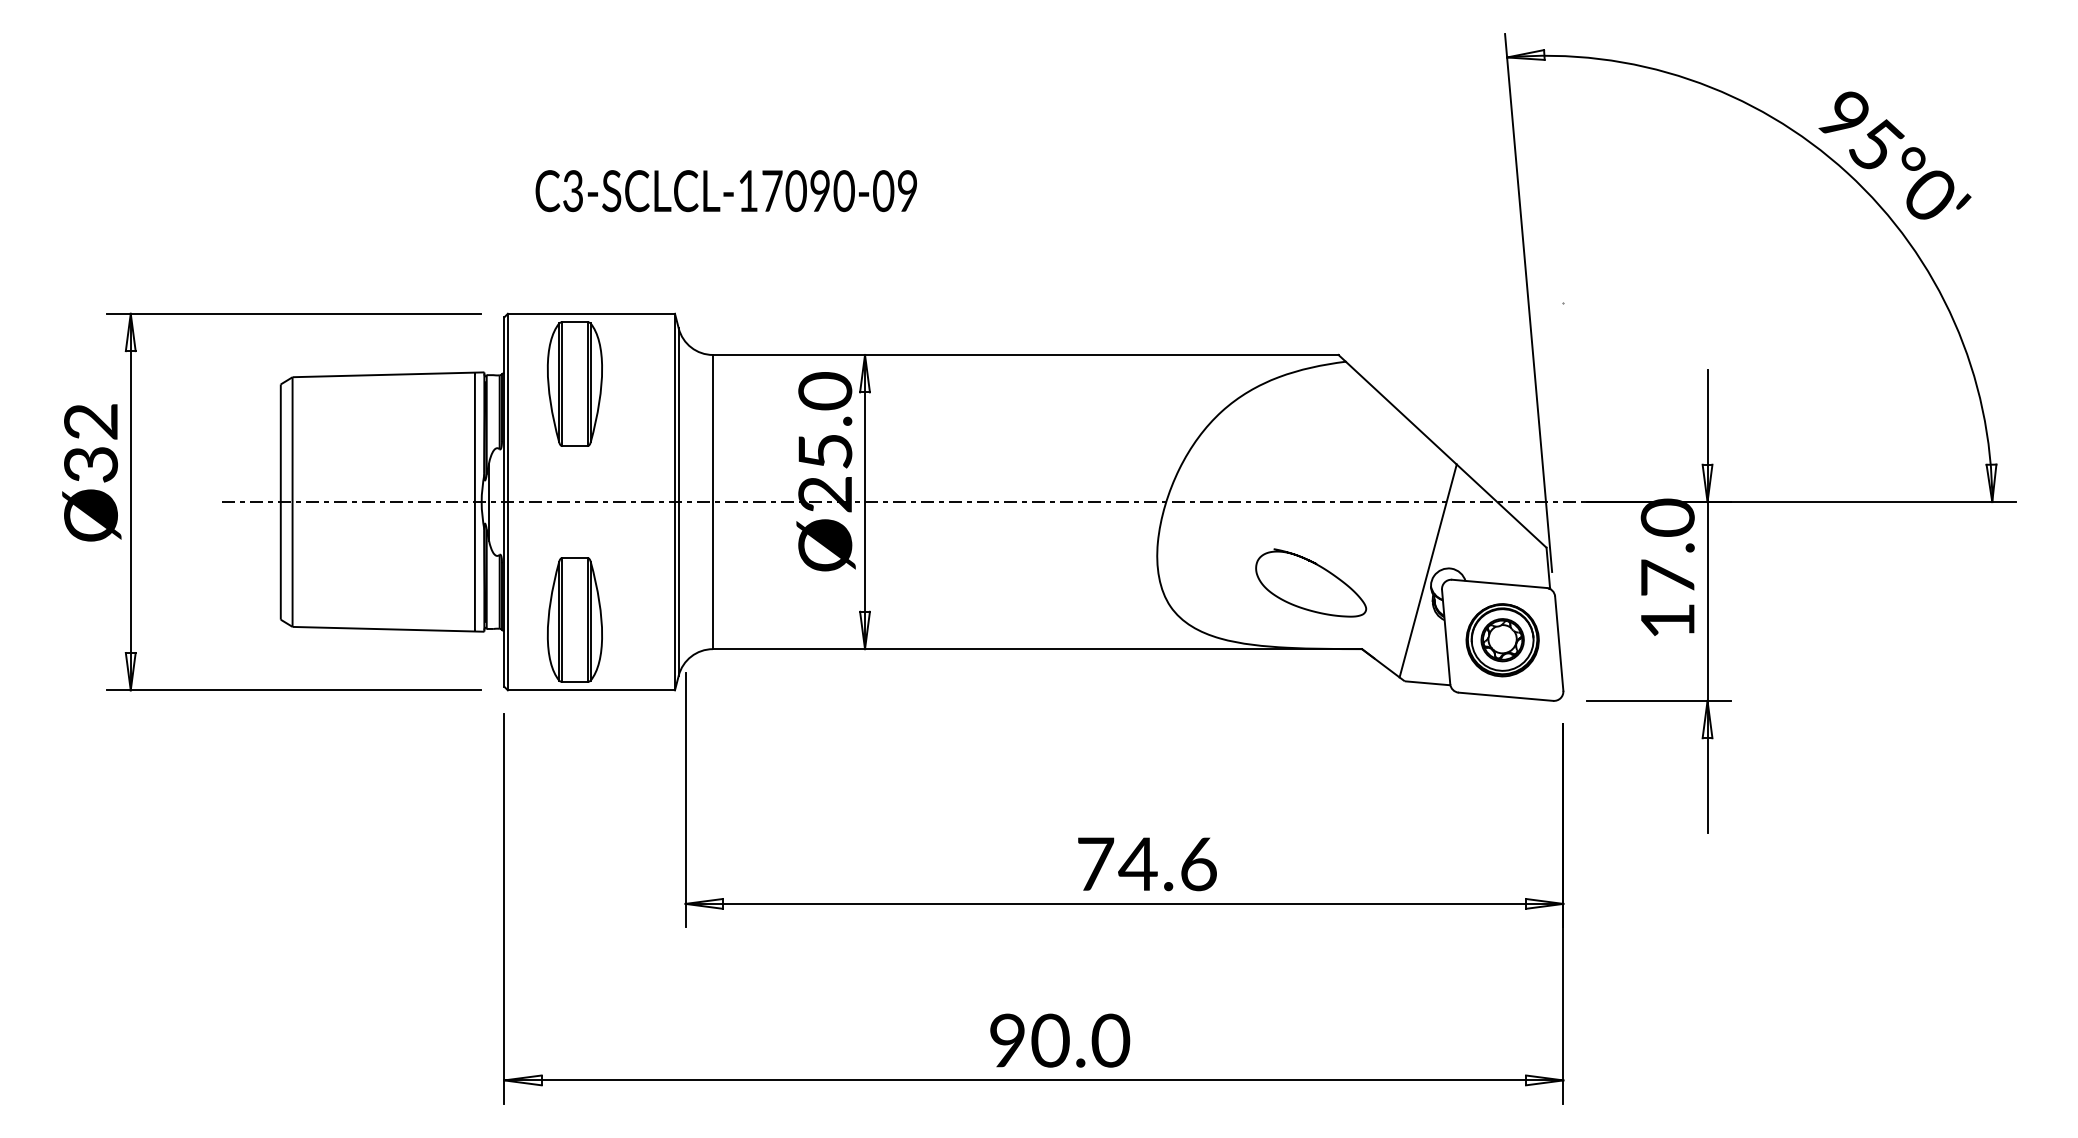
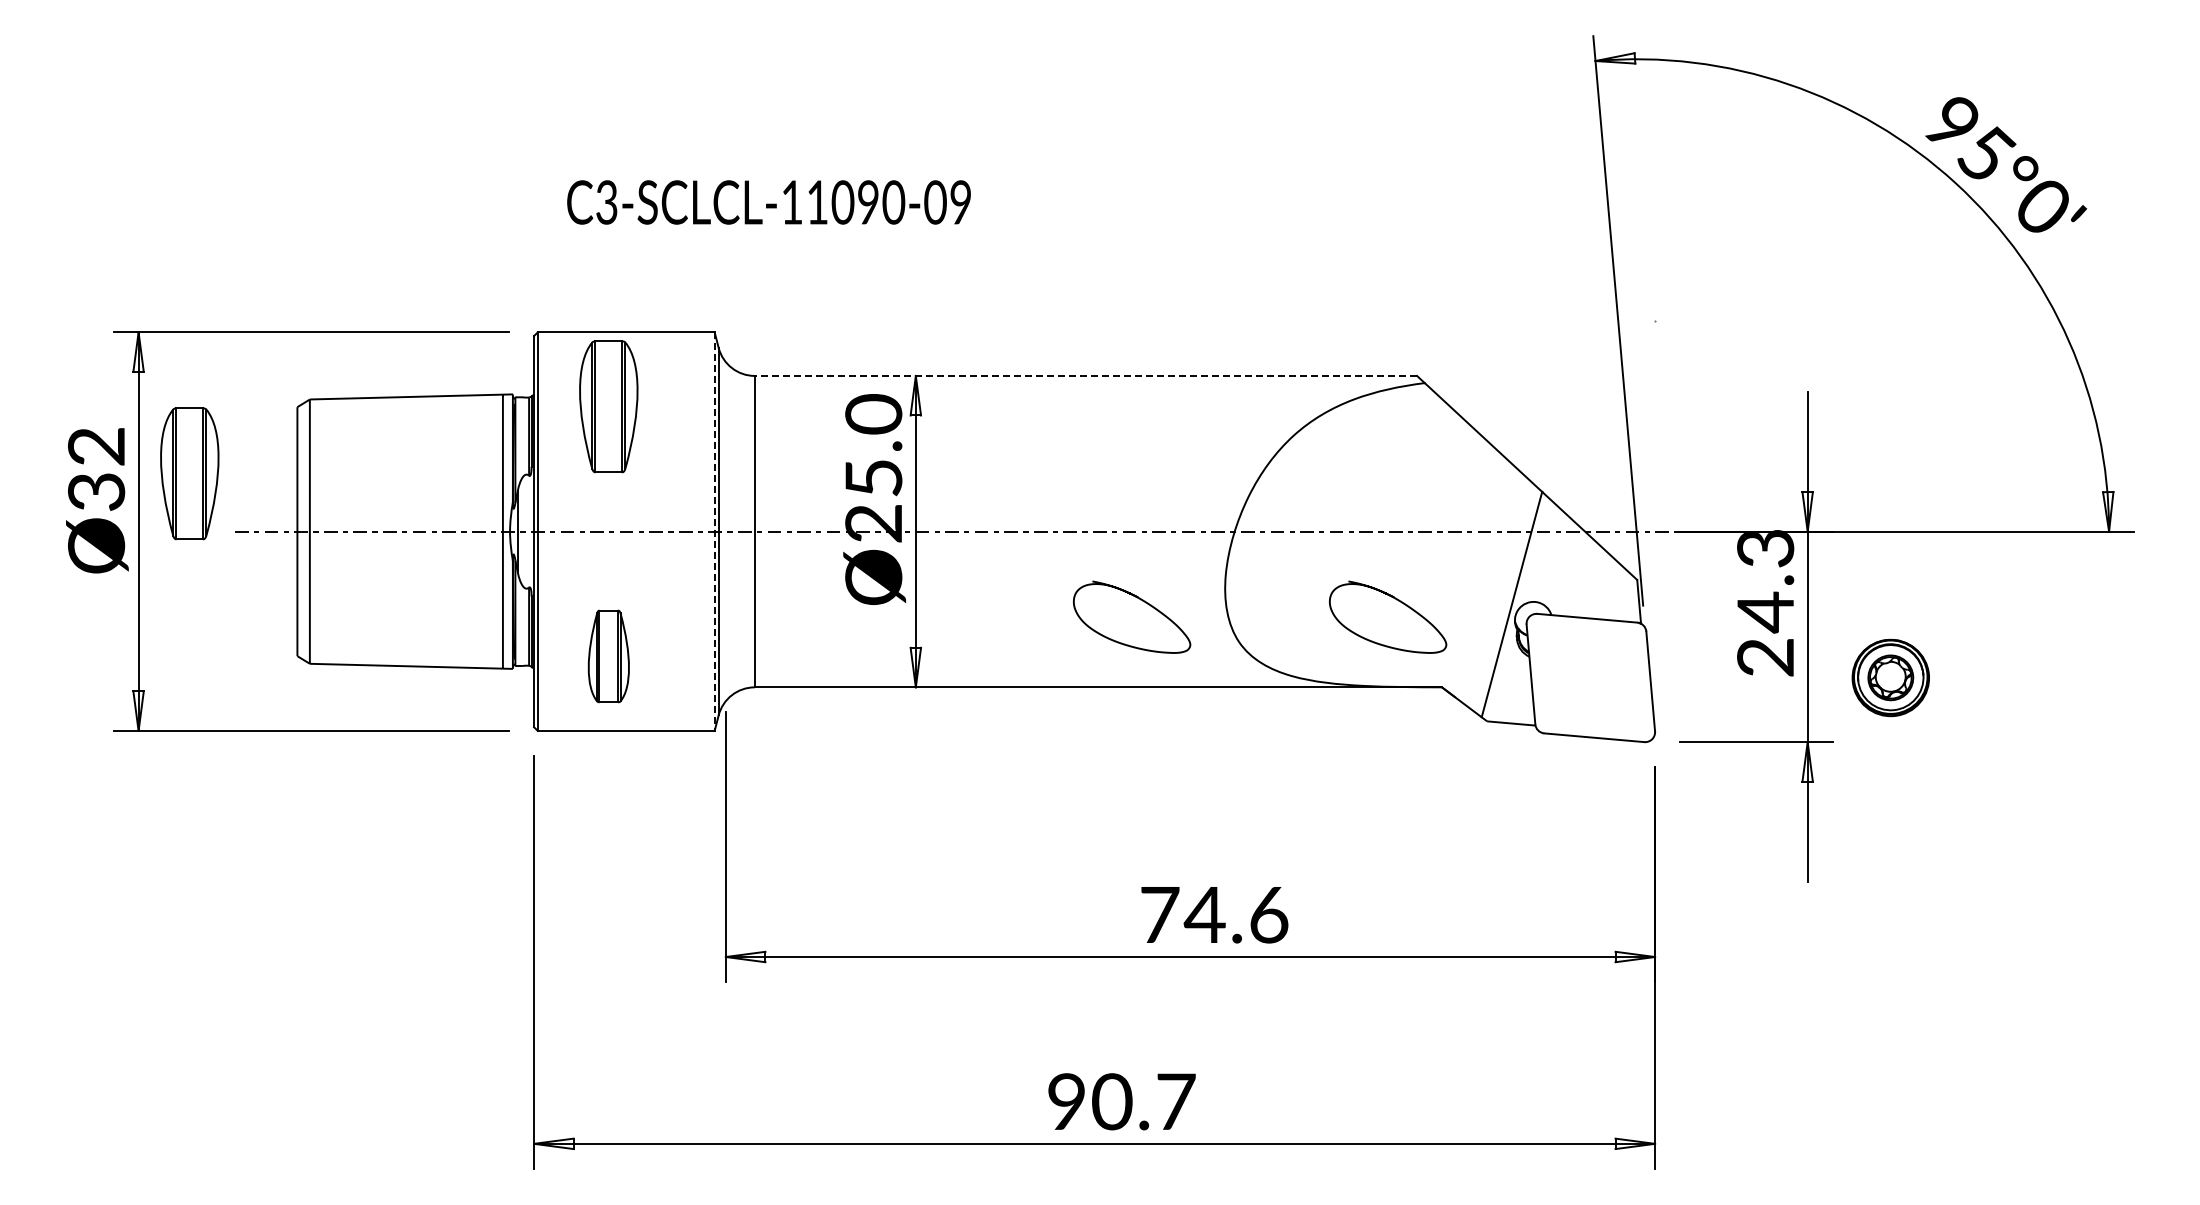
text: (772, 191) -> (817, 202), C3-SCLCL-17090-09 -> C3-SCLCL-11090-09
line: (1025, 354) -> (1085, 375), solid -> dashed
part: (178, 447) -> (189, 473), added
line: (674, 502) -> (714, 532), solid -> dashed
curve: (1077, 567) -> (1140, 600), added
text: (1667, 569) -> (1765, 602), 17.0 -> 24.3
part: (574, 620) -> (608, 656), size x0.7
part: (1502, 639) -> (1890, 677), moved
text: (1110, 1040) -> (1175, 1101), 90.0 -> 90.7

